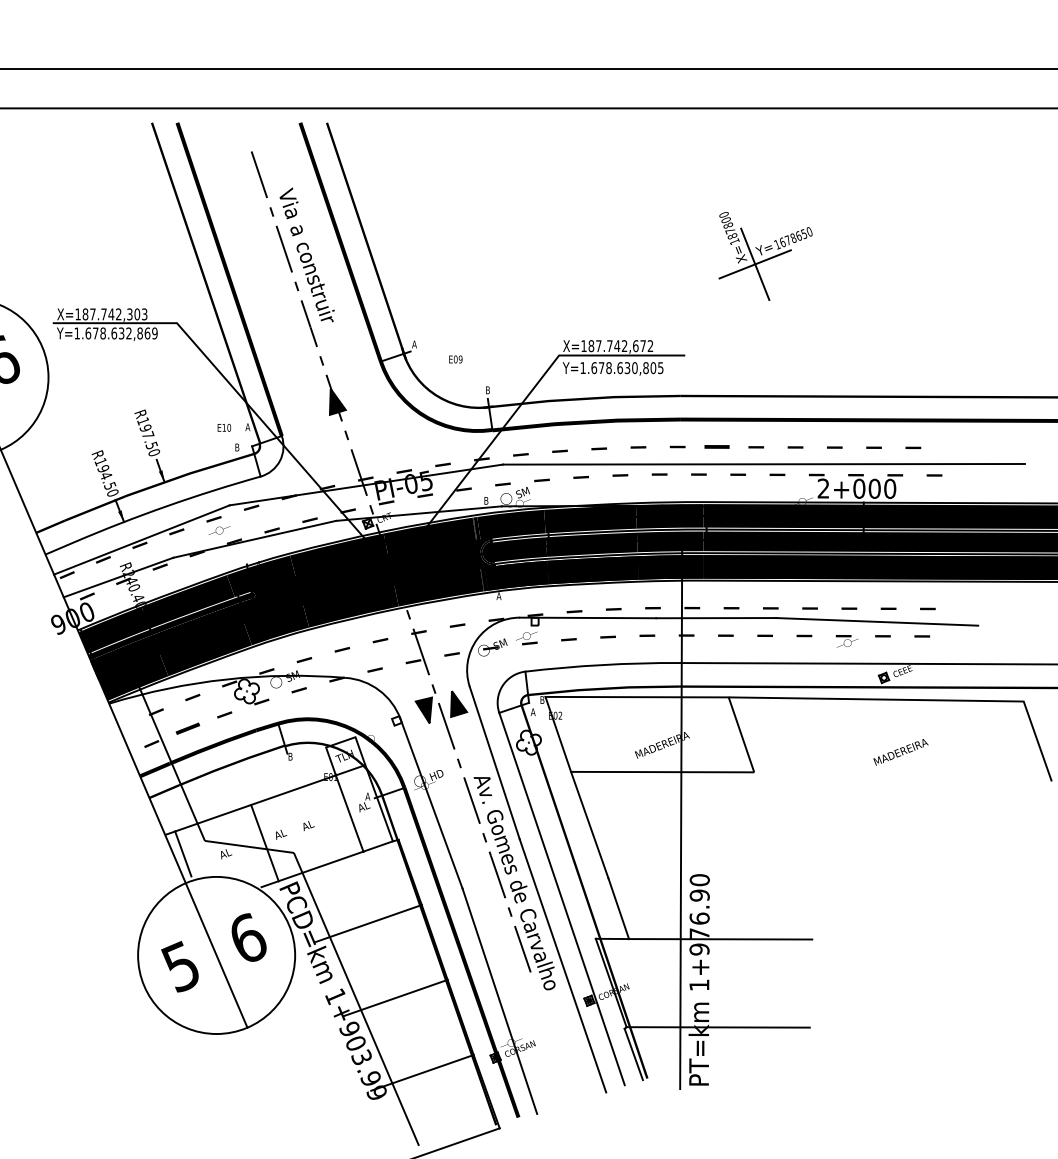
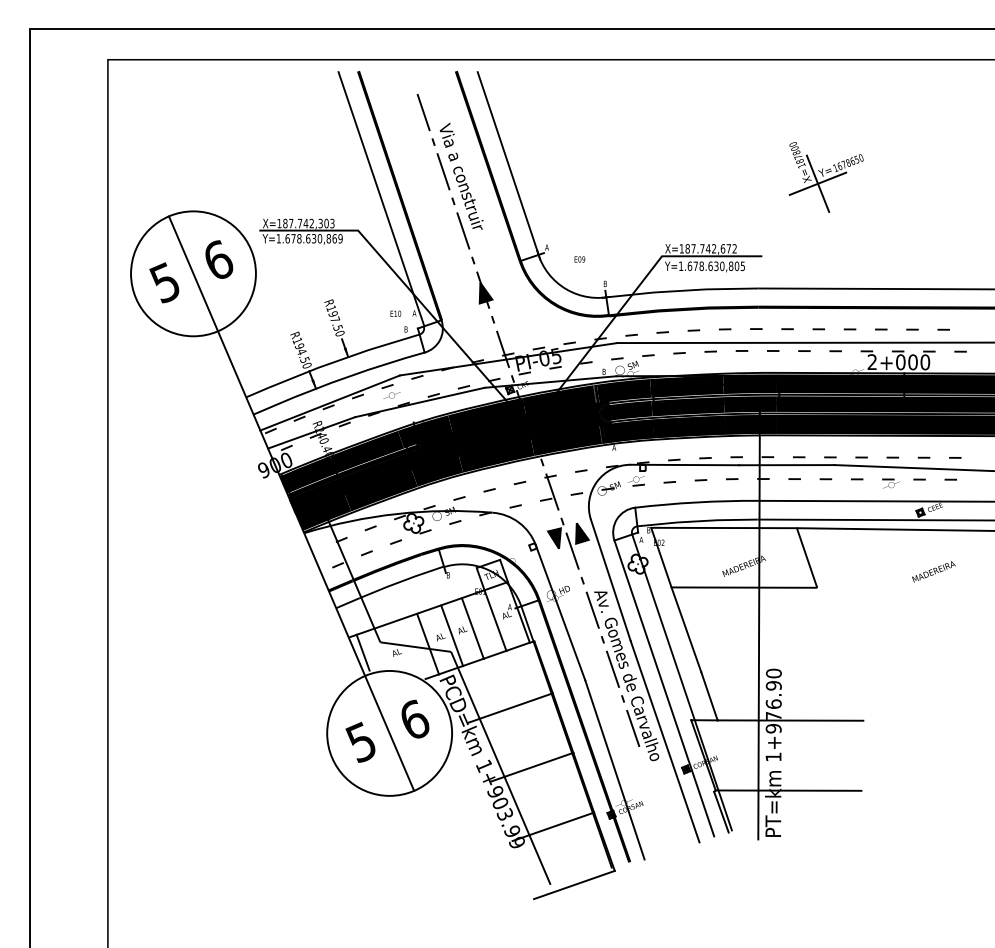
text: (128, 333) -> (319, 238), Y=1.678.632,869 -> Y=1.678.630,869
part: (716, 447) -> (787, 329), size x0.62
part: (187, 729) -> (366, 553), size x0.62
line: (320, 823) -> (472, 628), added
line: (295, 832) -> (452, 635), added

